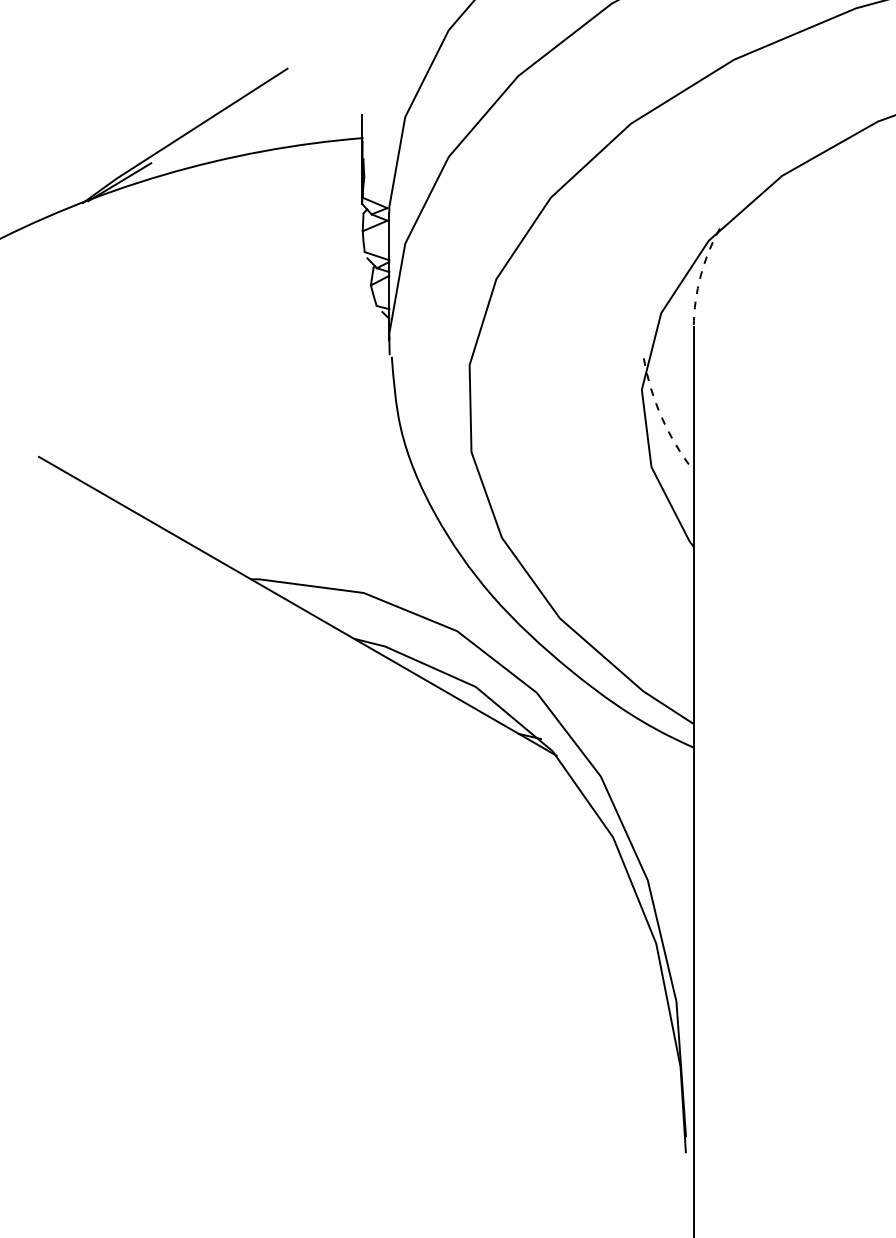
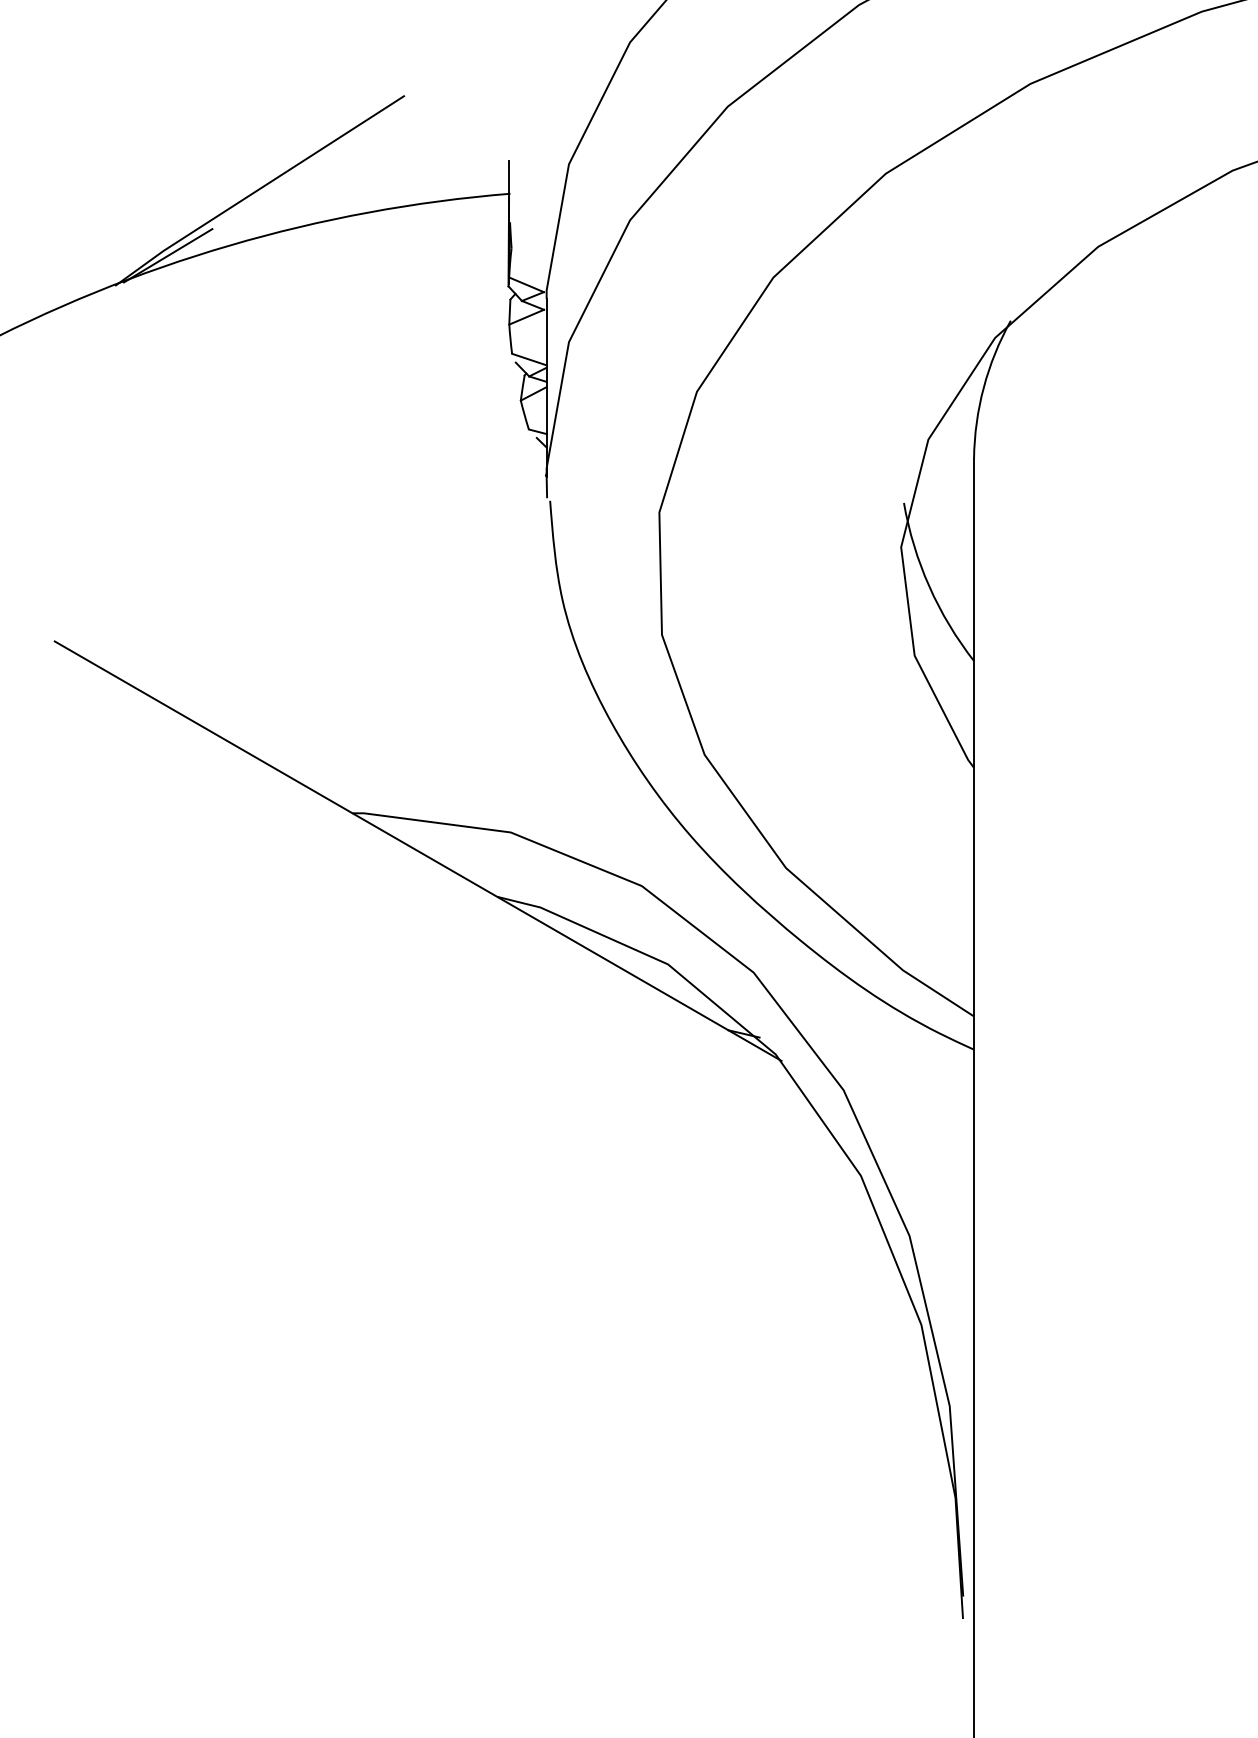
arc: (700, 276) -> (983, 388), dashed -> solid
arc: (661, 417) -> (928, 586), dashed -> solid

